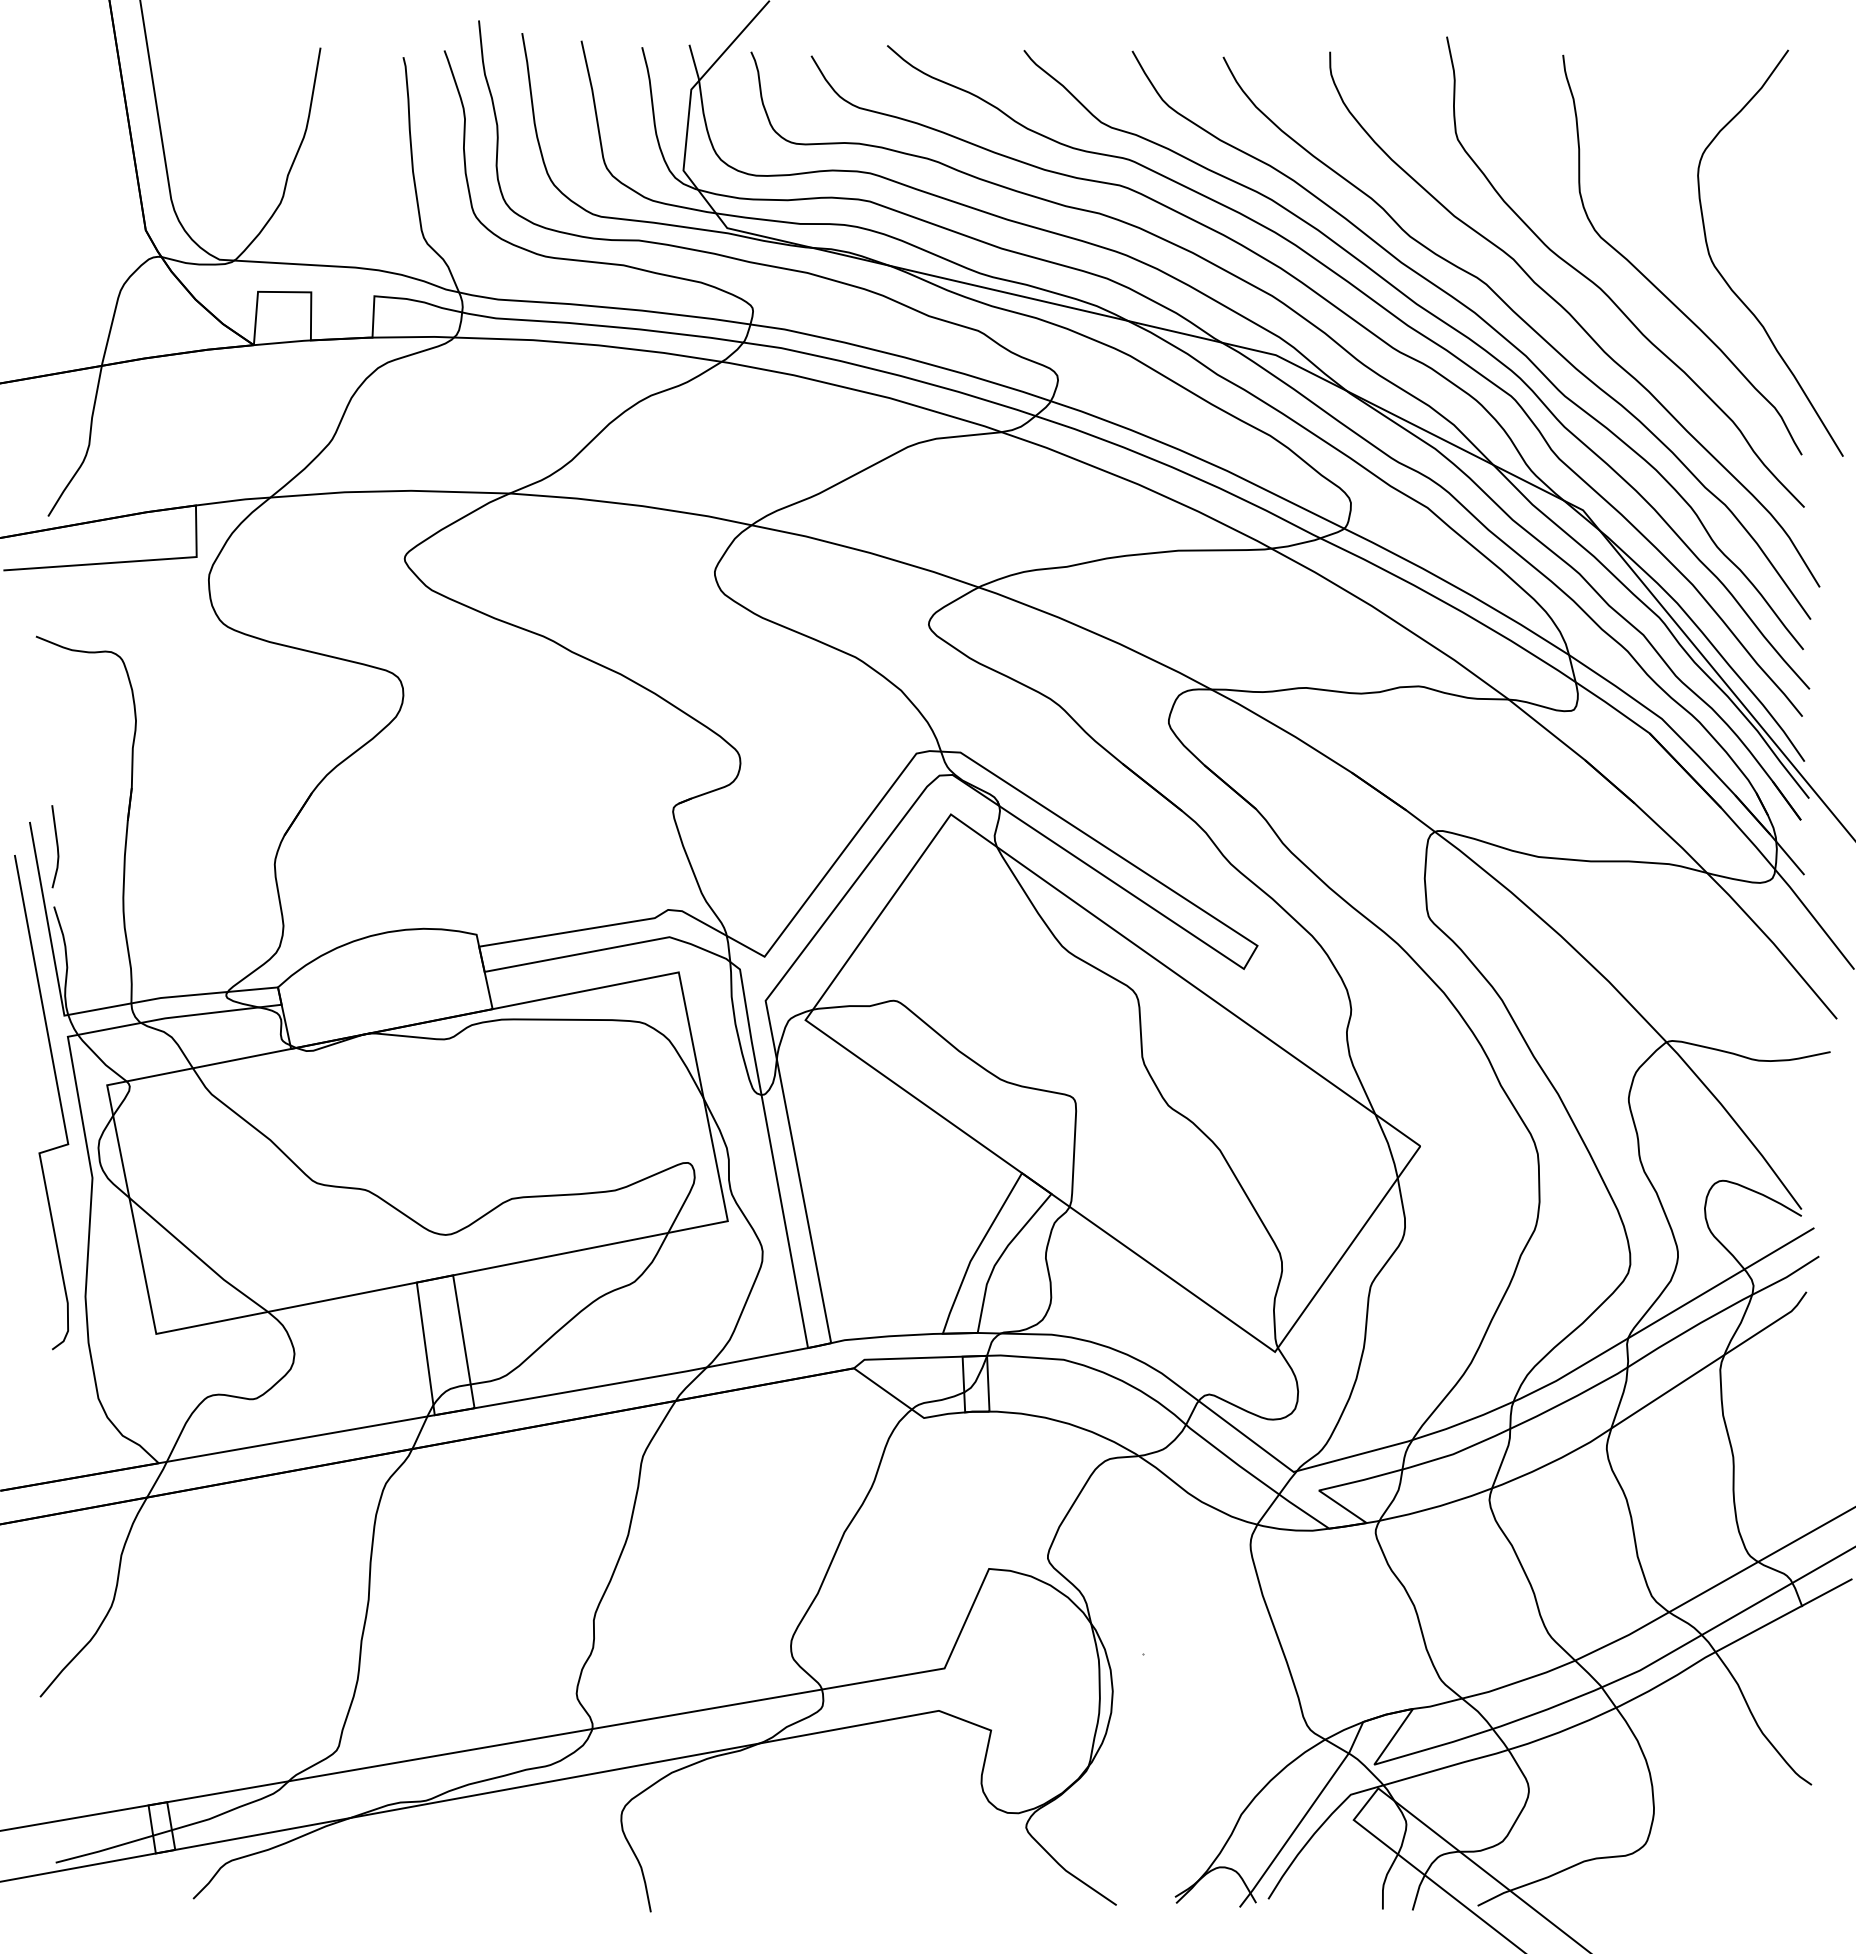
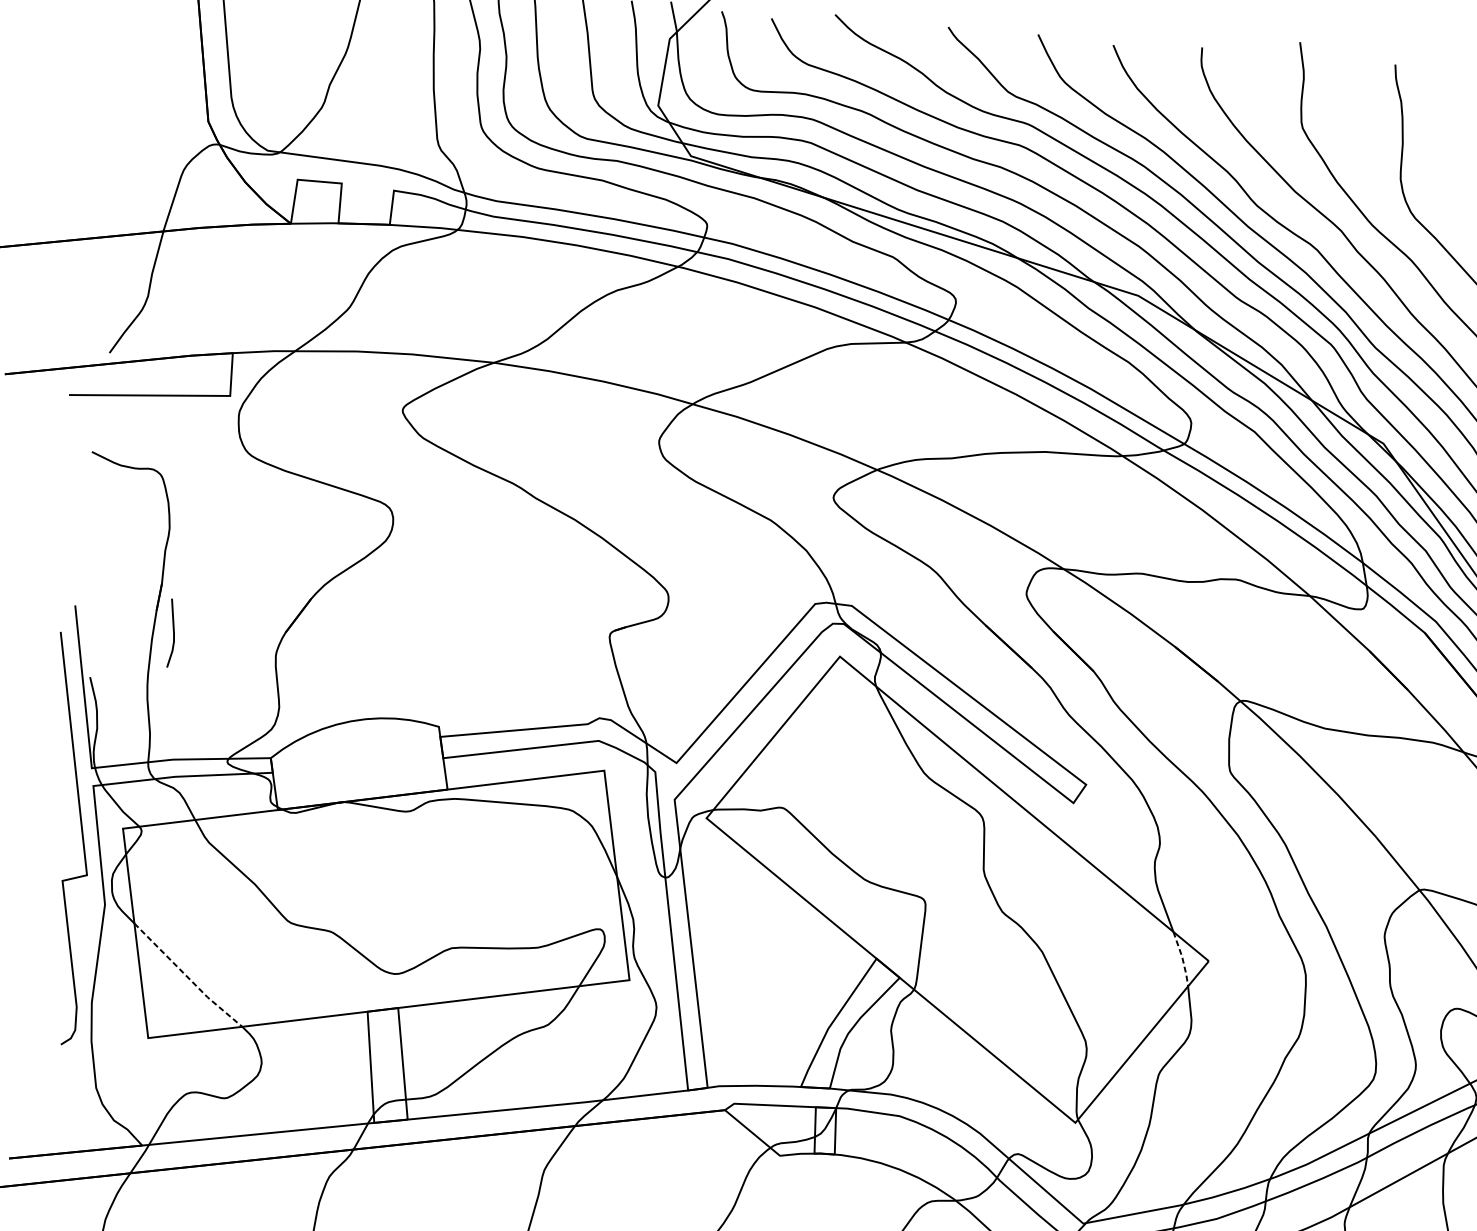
line: (56, 846) -> (173, 633), moved
line: (1388, 1146) -> (1182, 959), solid -> dashed
line: (197, 1257) -> (187, 977), solid -> dashed

